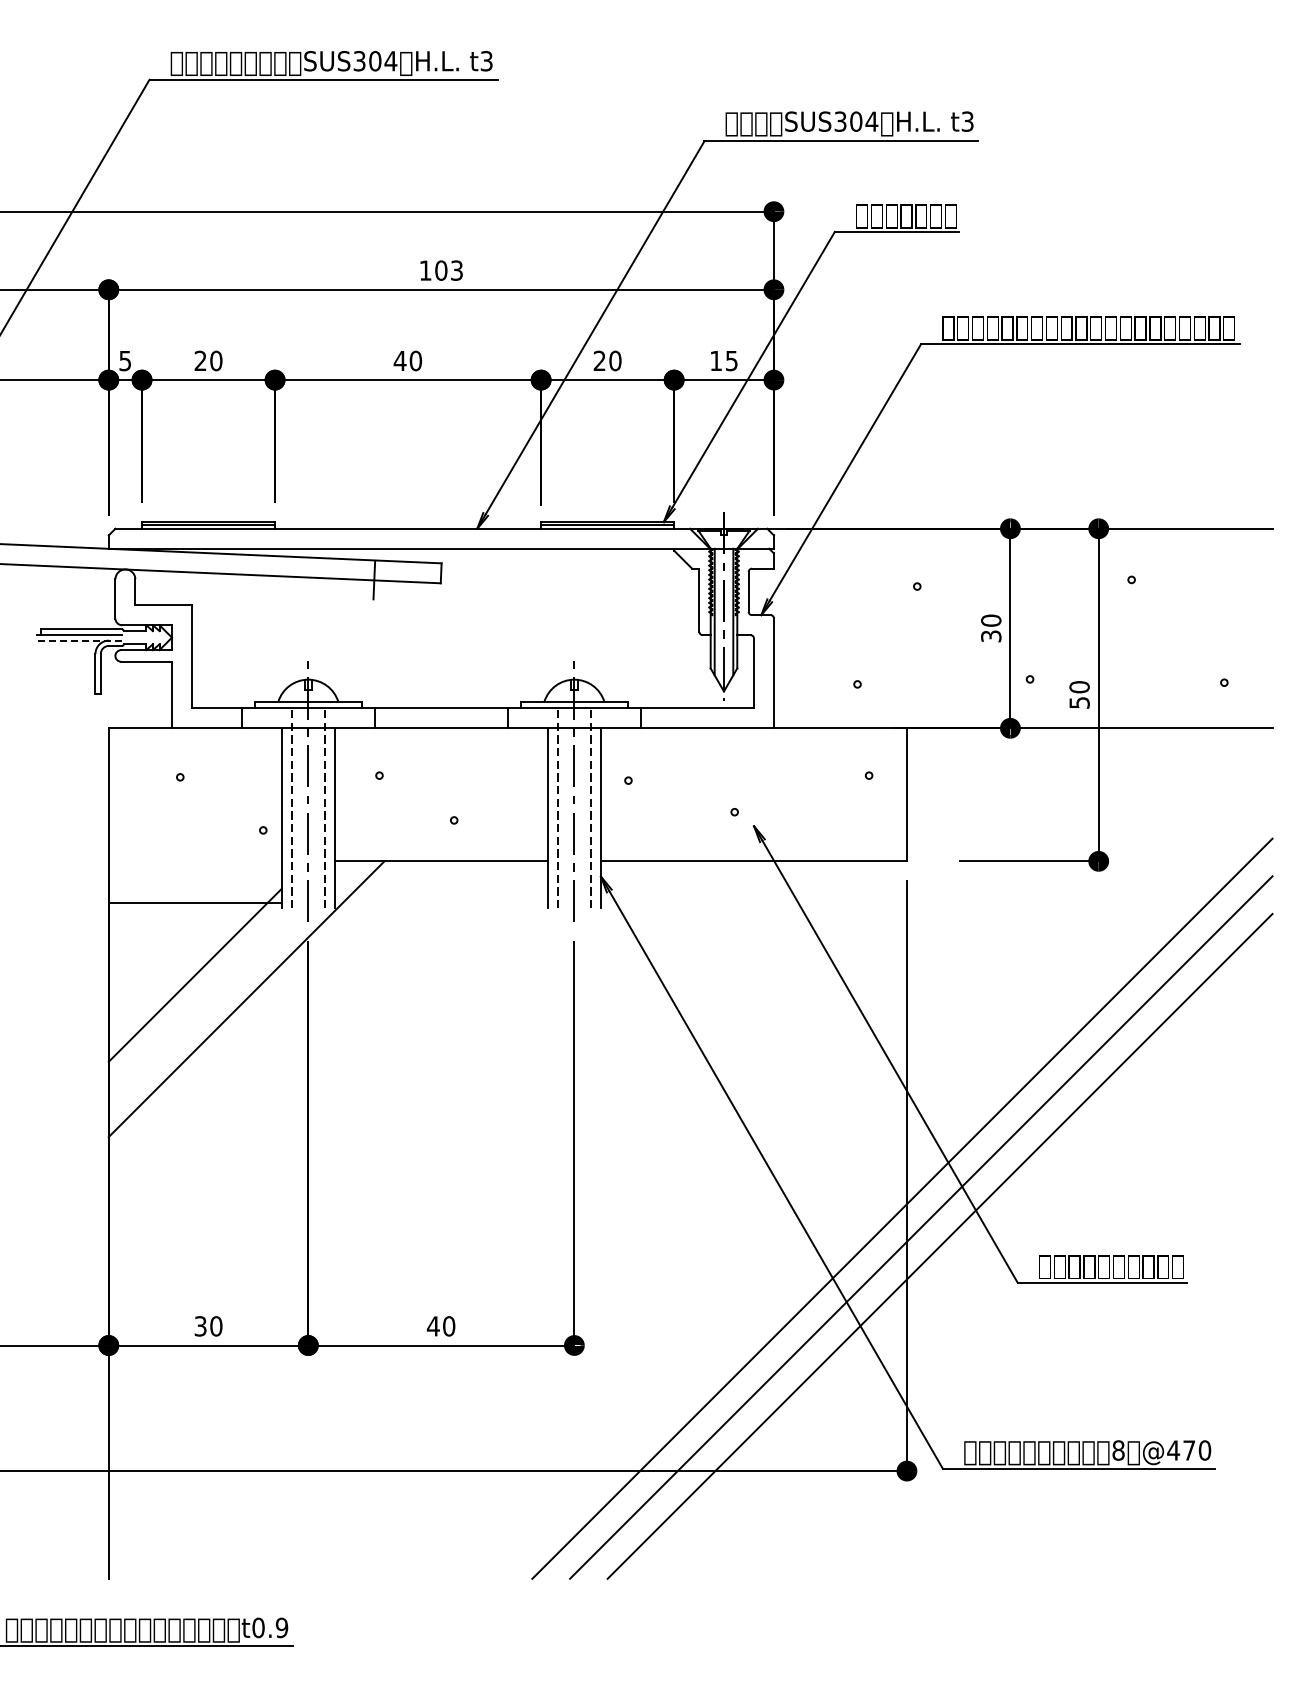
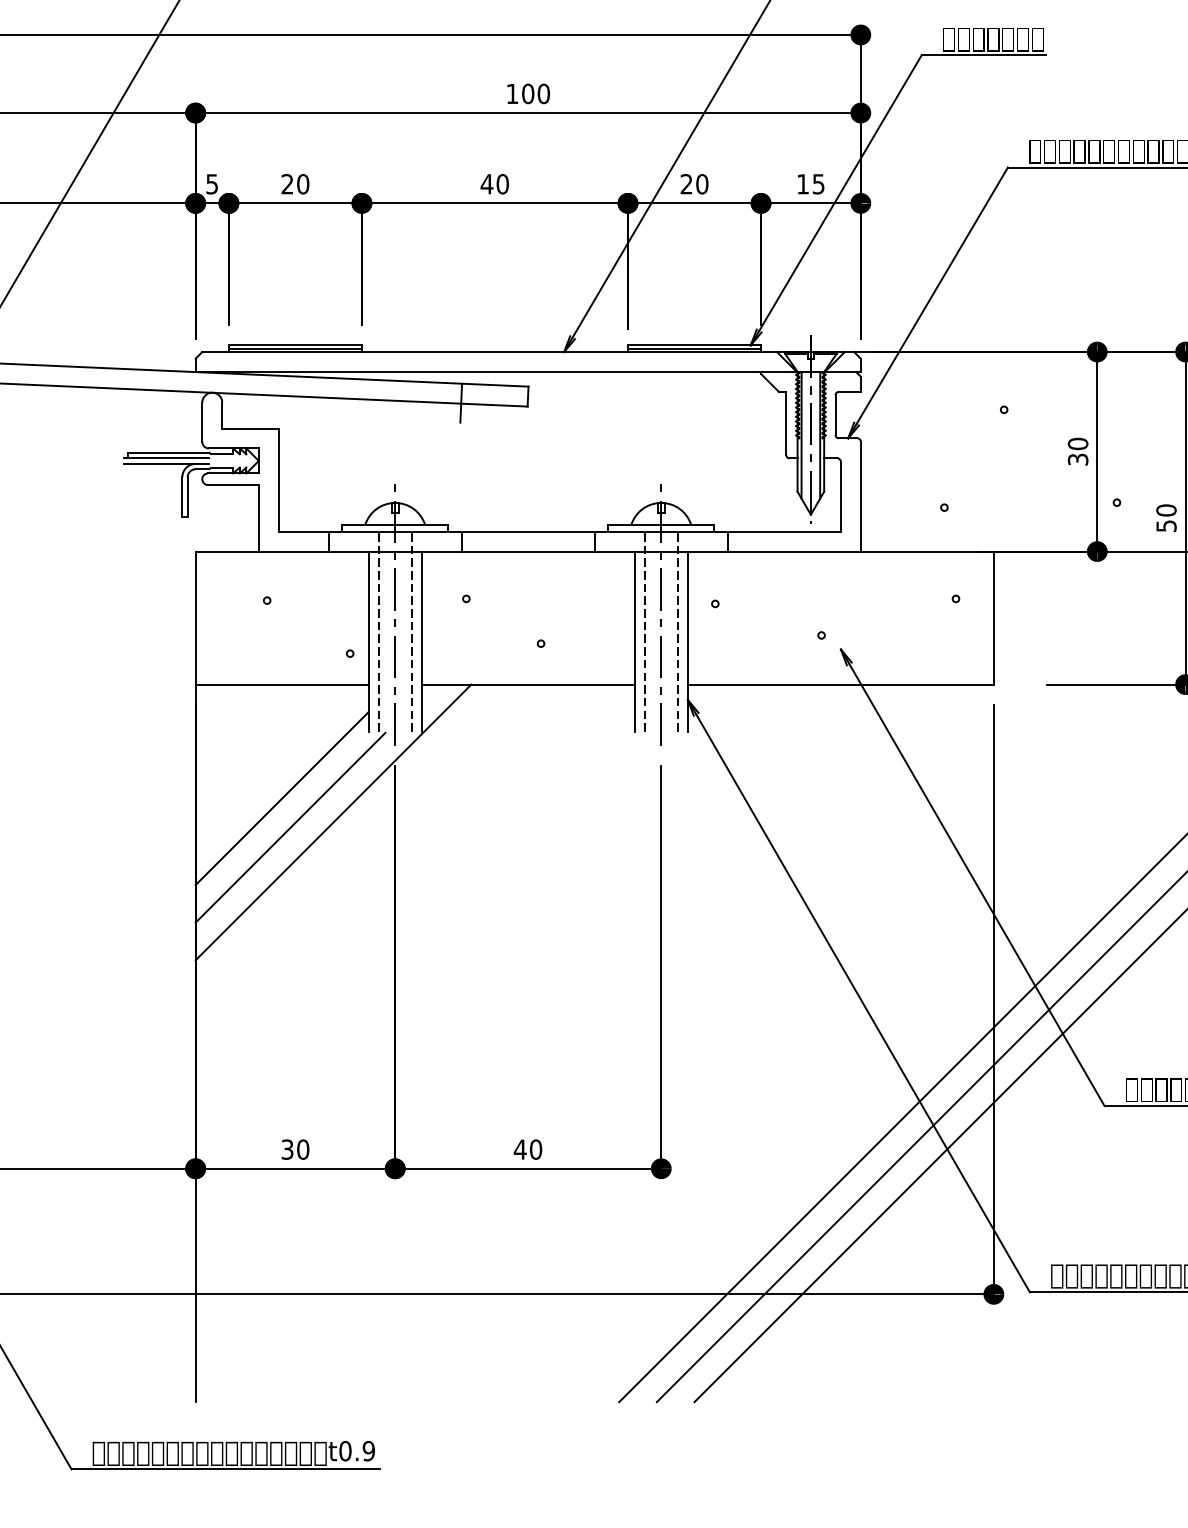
text: (456, 270) -> (543, 93), 103 -> 100
line: (79, 640) -> (166, 463), dashed -> solid
line: (194, 903) -> (281, 684), moved
line: (203, 1004) -> (290, 827), added

